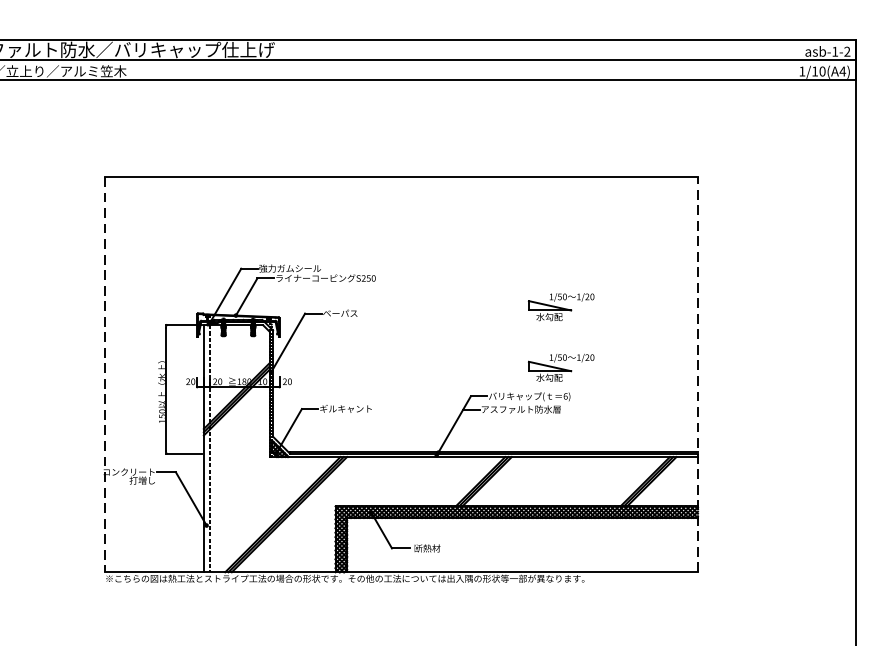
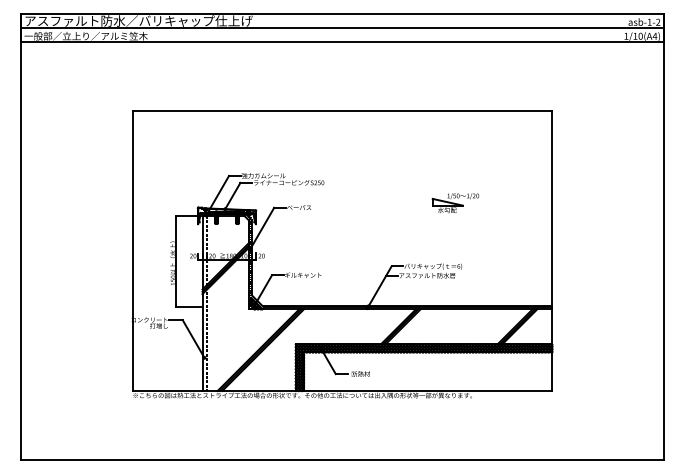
part: (561, 368) -> (455, 246), removed
line: (104, 373) -> (132, 250), dashed -> solid
line: (698, 373) -> (552, 250), dashed -> solid

